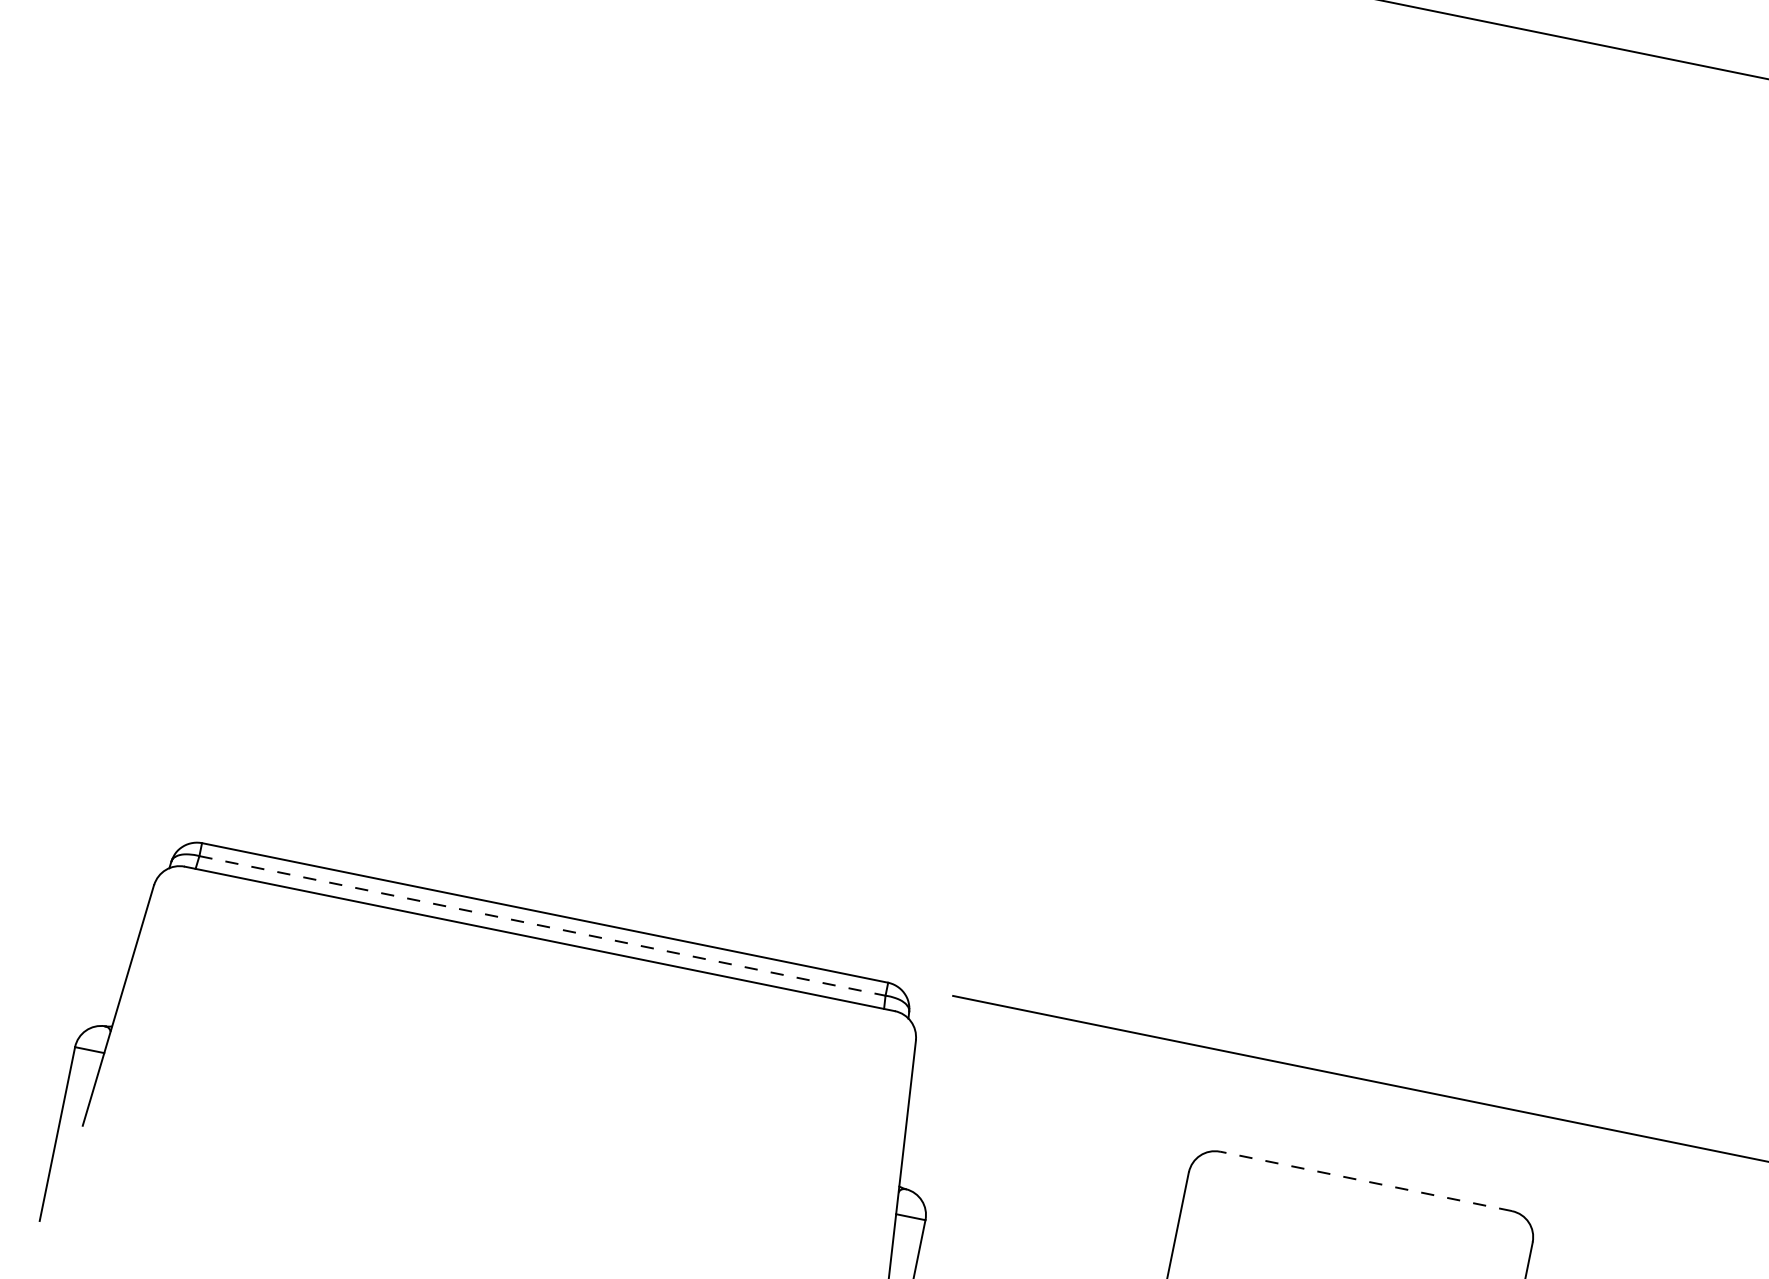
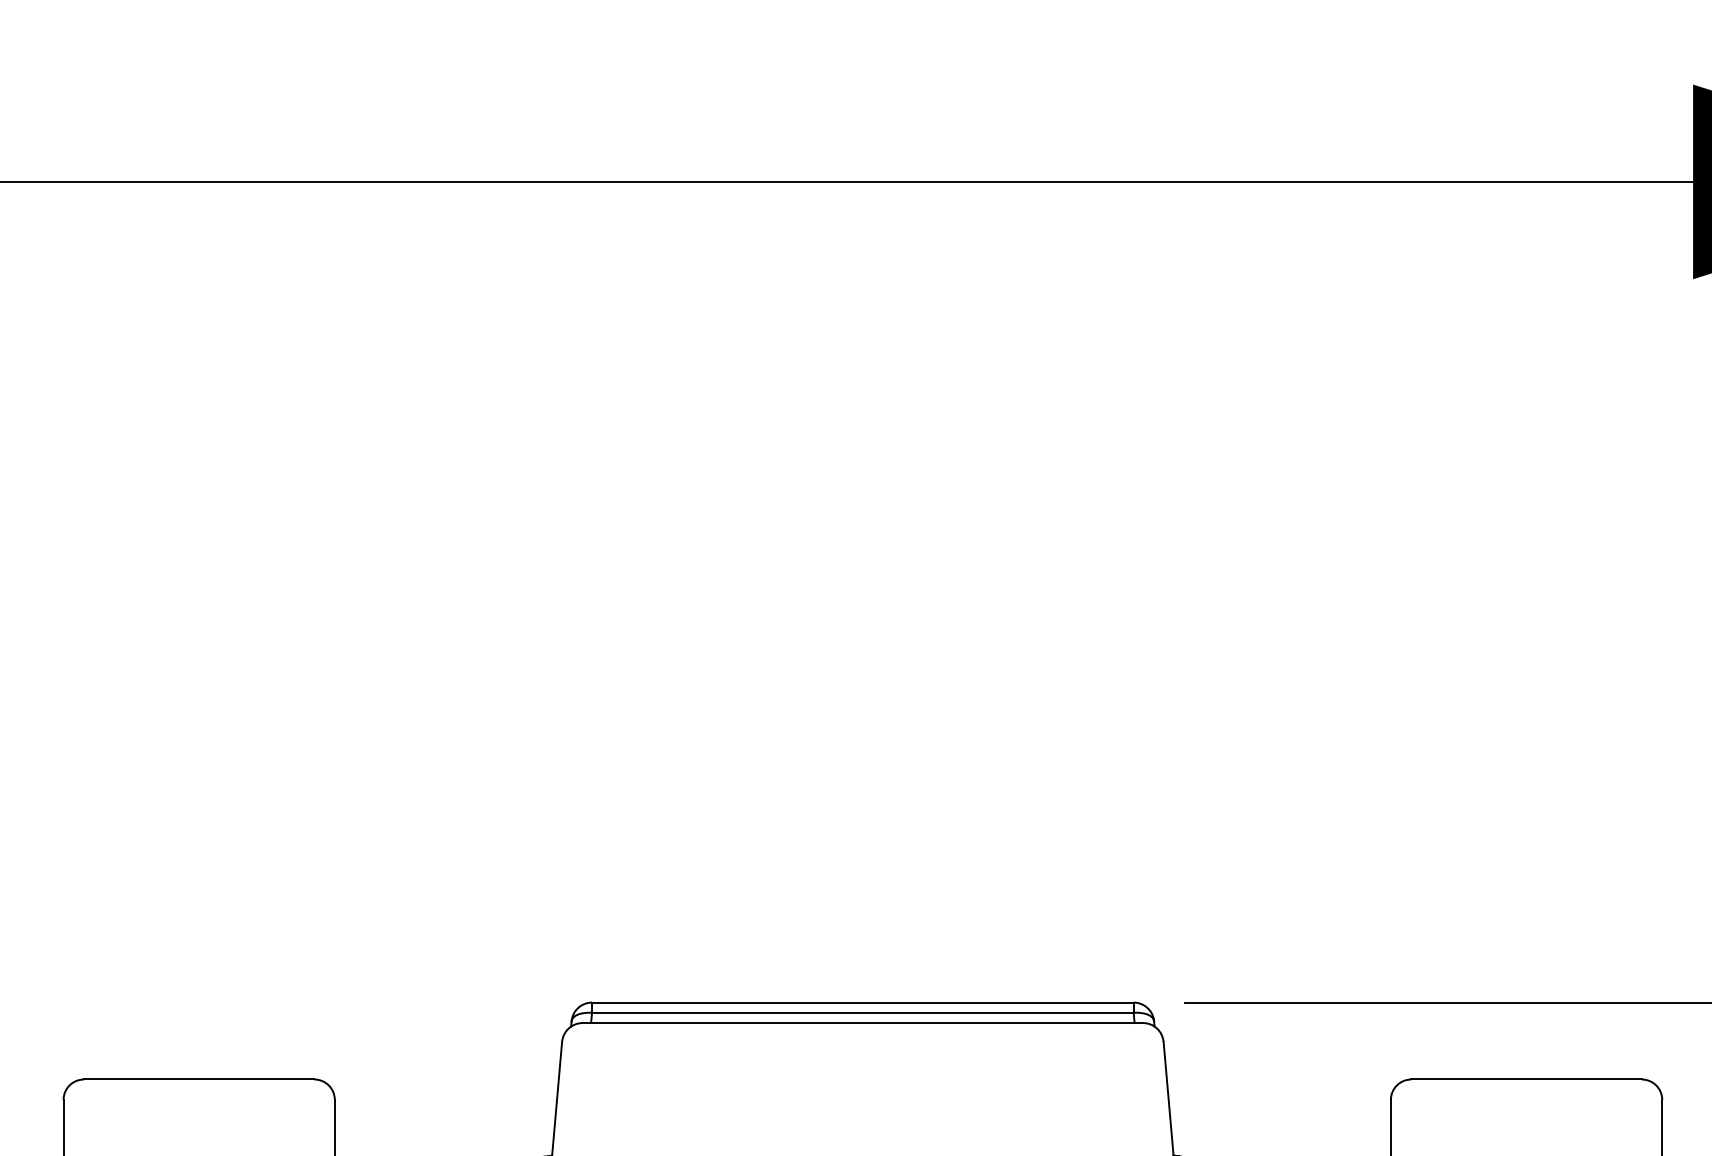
line: (542, 925) -> (862, 1012), dashed -> solid
line: (1365, 1181) -> (1526, 1079), dashed -> solid

